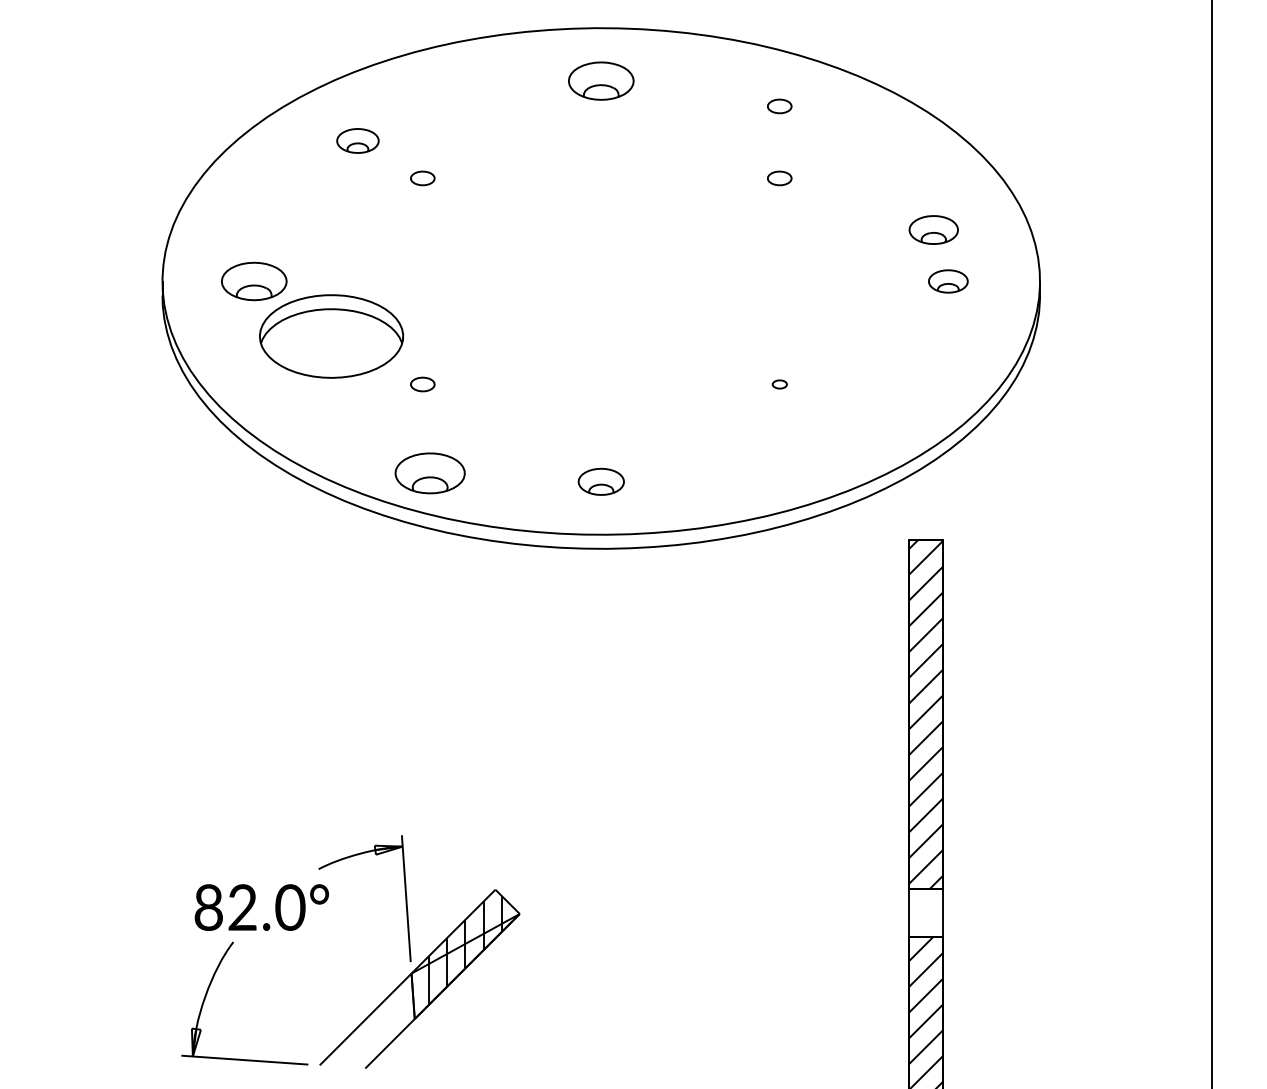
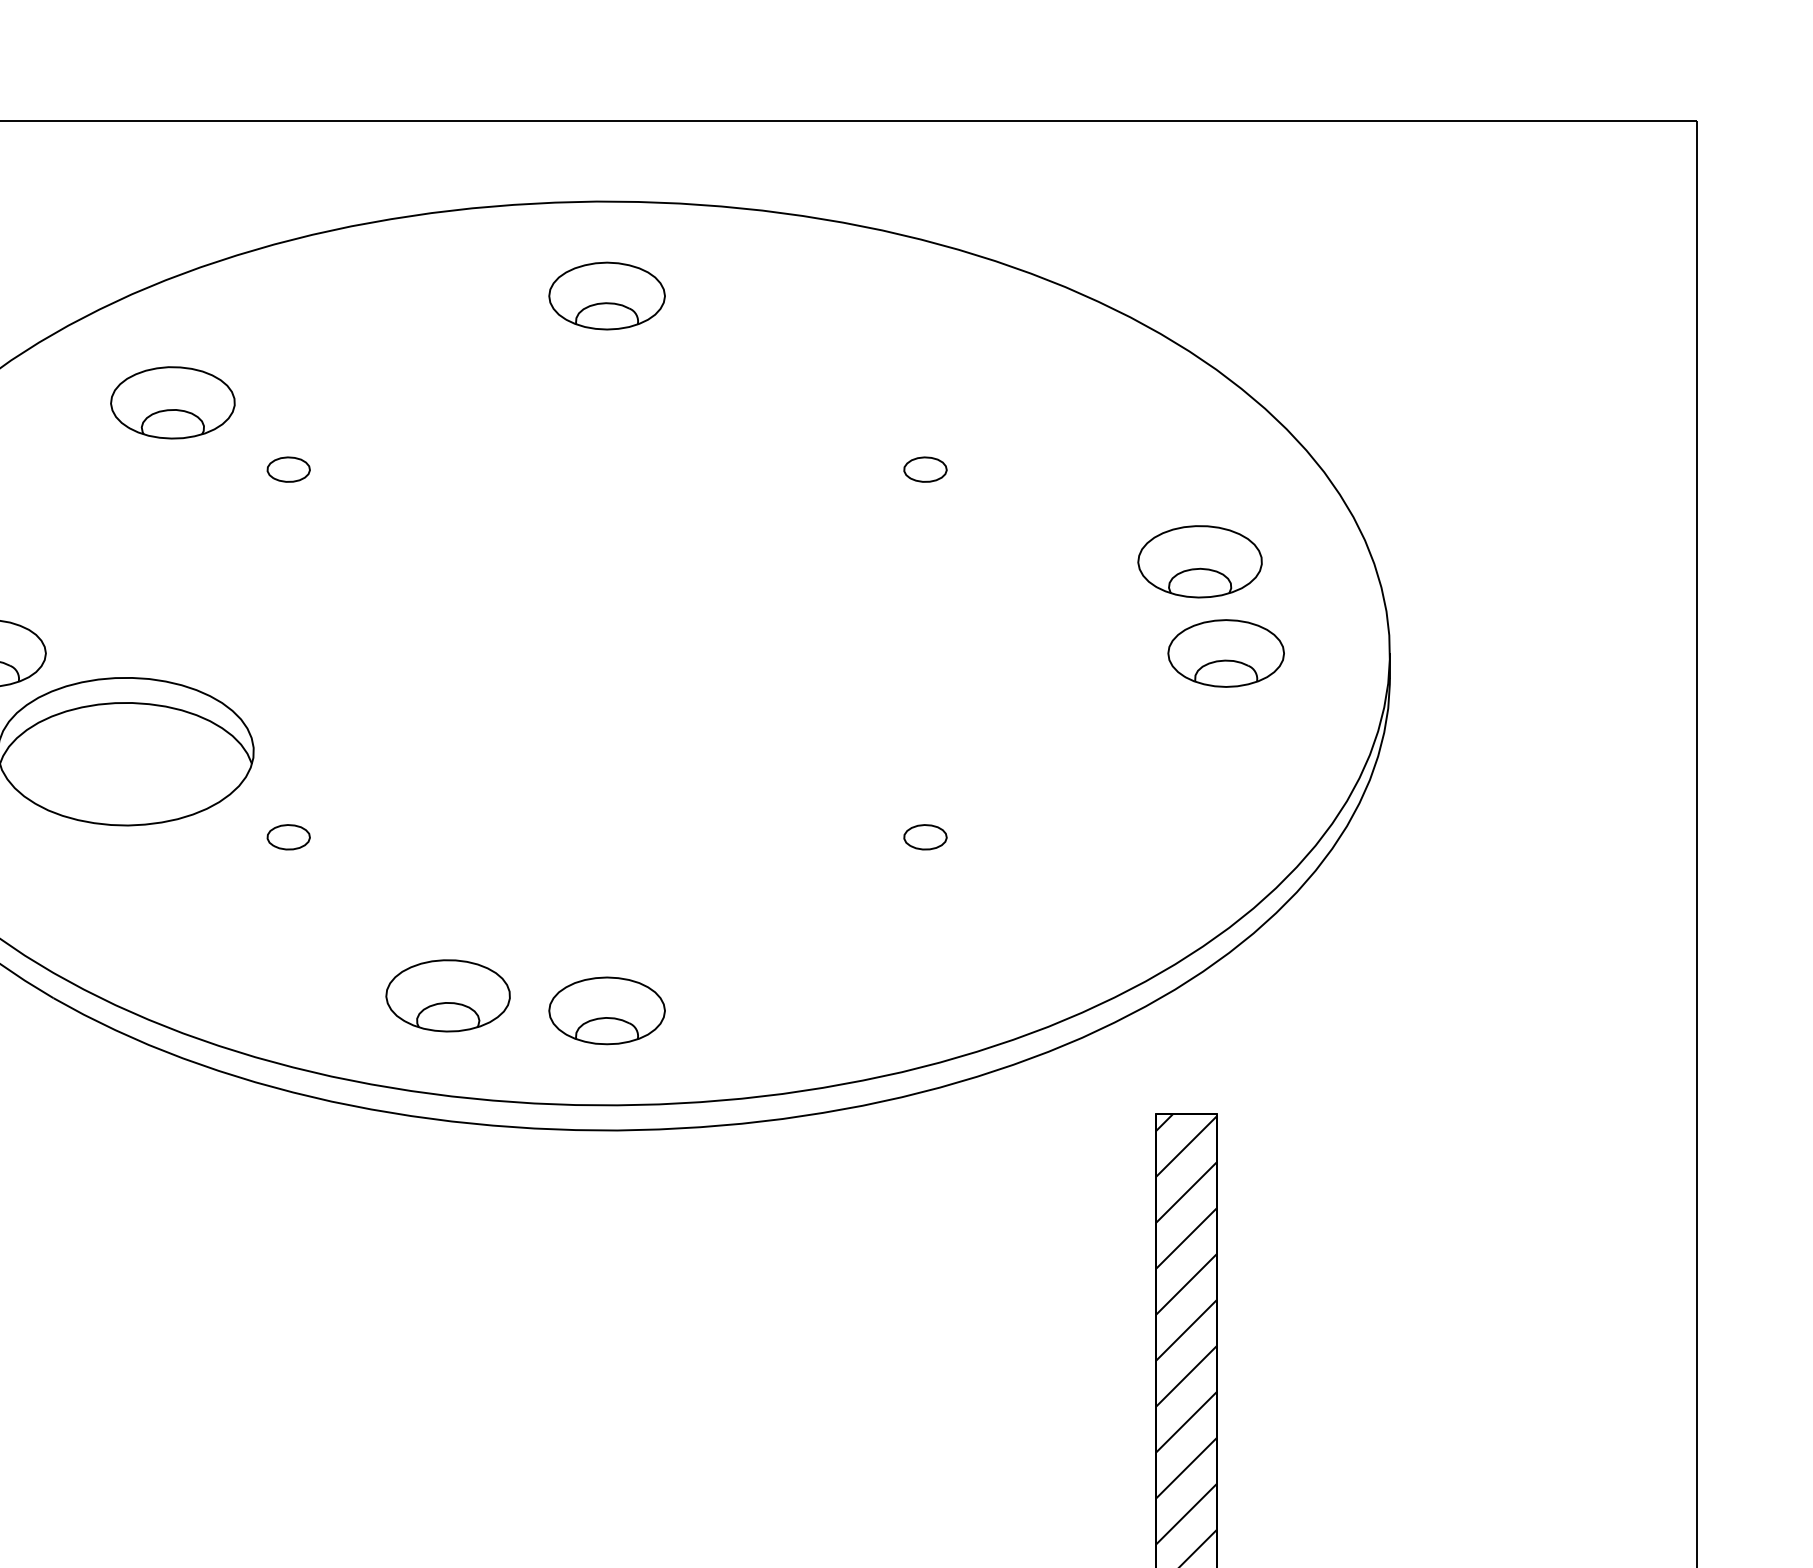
part: (779, 106) -> (925, 341), removed
part: (357, 140) -> (172, 401), size x1.67
part: (933, 229) -> (1199, 560), size x1.43
part: (948, 281) -> (1226, 653), size x1.67
part: (779, 384) -> (925, 837), size x1.67
part: (429, 473) -> (446, 996), moved
part: (601, 481) -> (607, 1010), size x1.43

